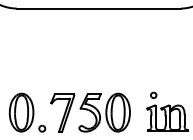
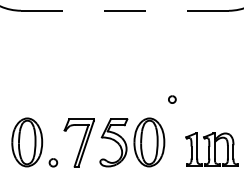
line: (98, 8) -> (124, 10), solid -> dashed
part: (153, 95) -> (172, 99), moved

